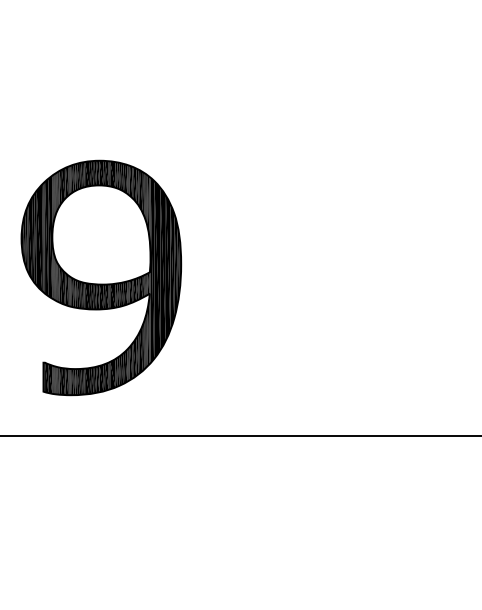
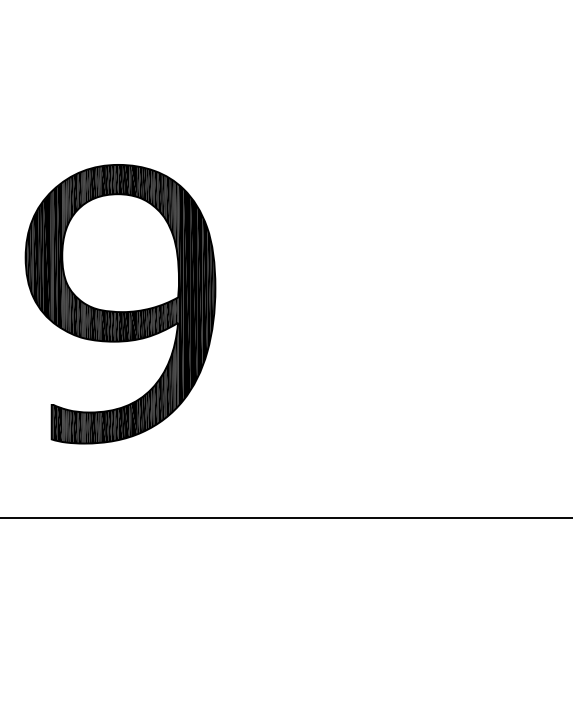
part: (101, 277) -> (120, 303), moved

